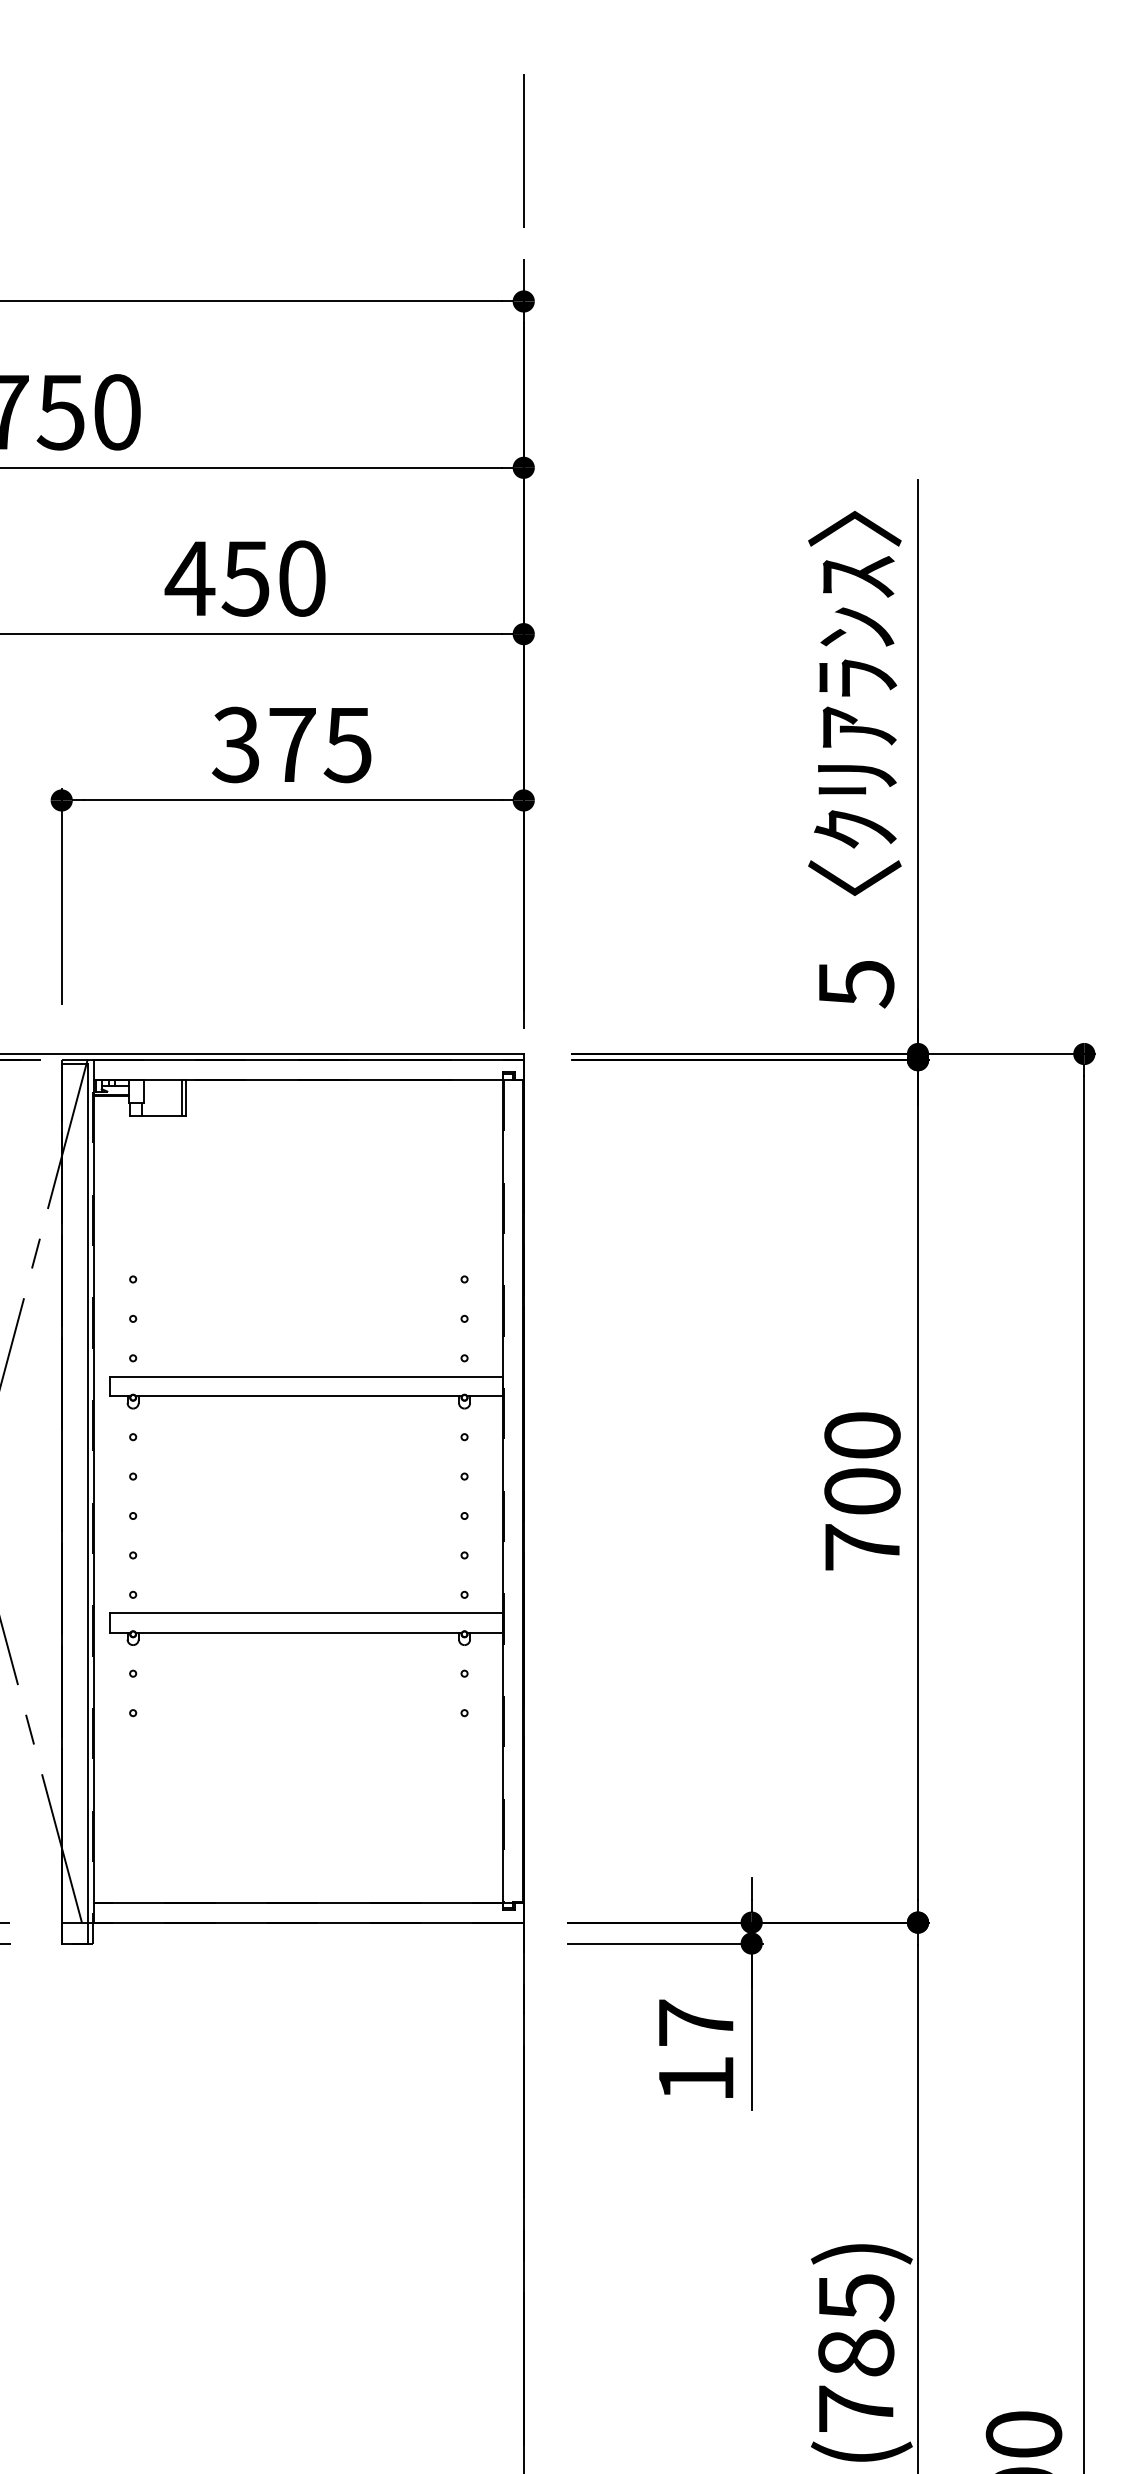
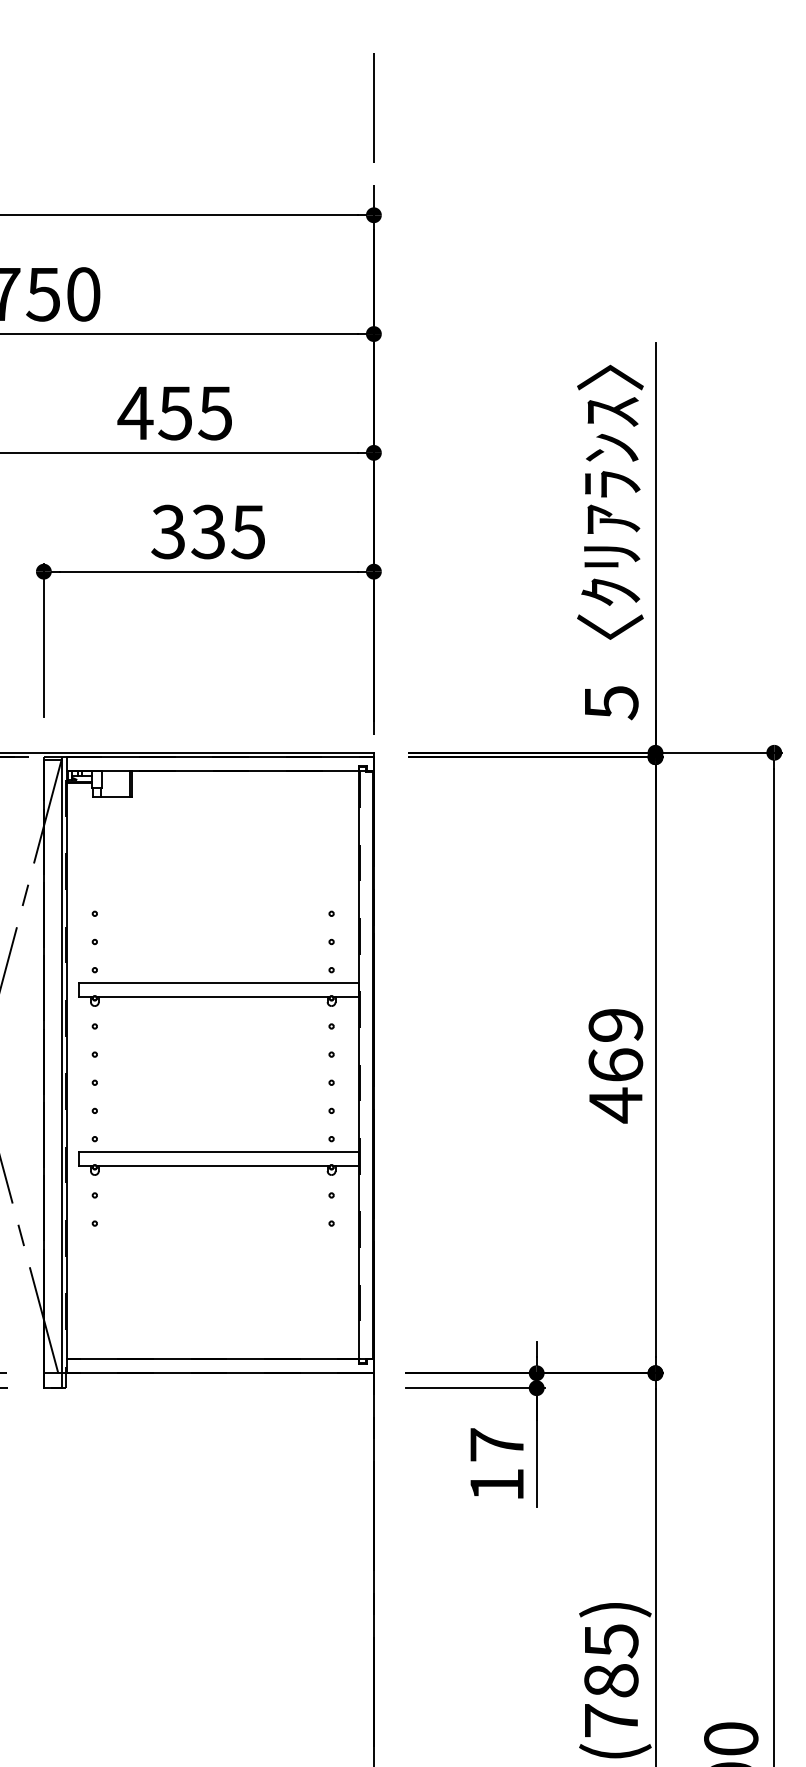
text: (301, 578) -> (215, 413), 450 -> 455
text: (291, 744) -> (207, 531), 375 -> 335
text: (862, 1492) -> (615, 1066), 700 -> 469

